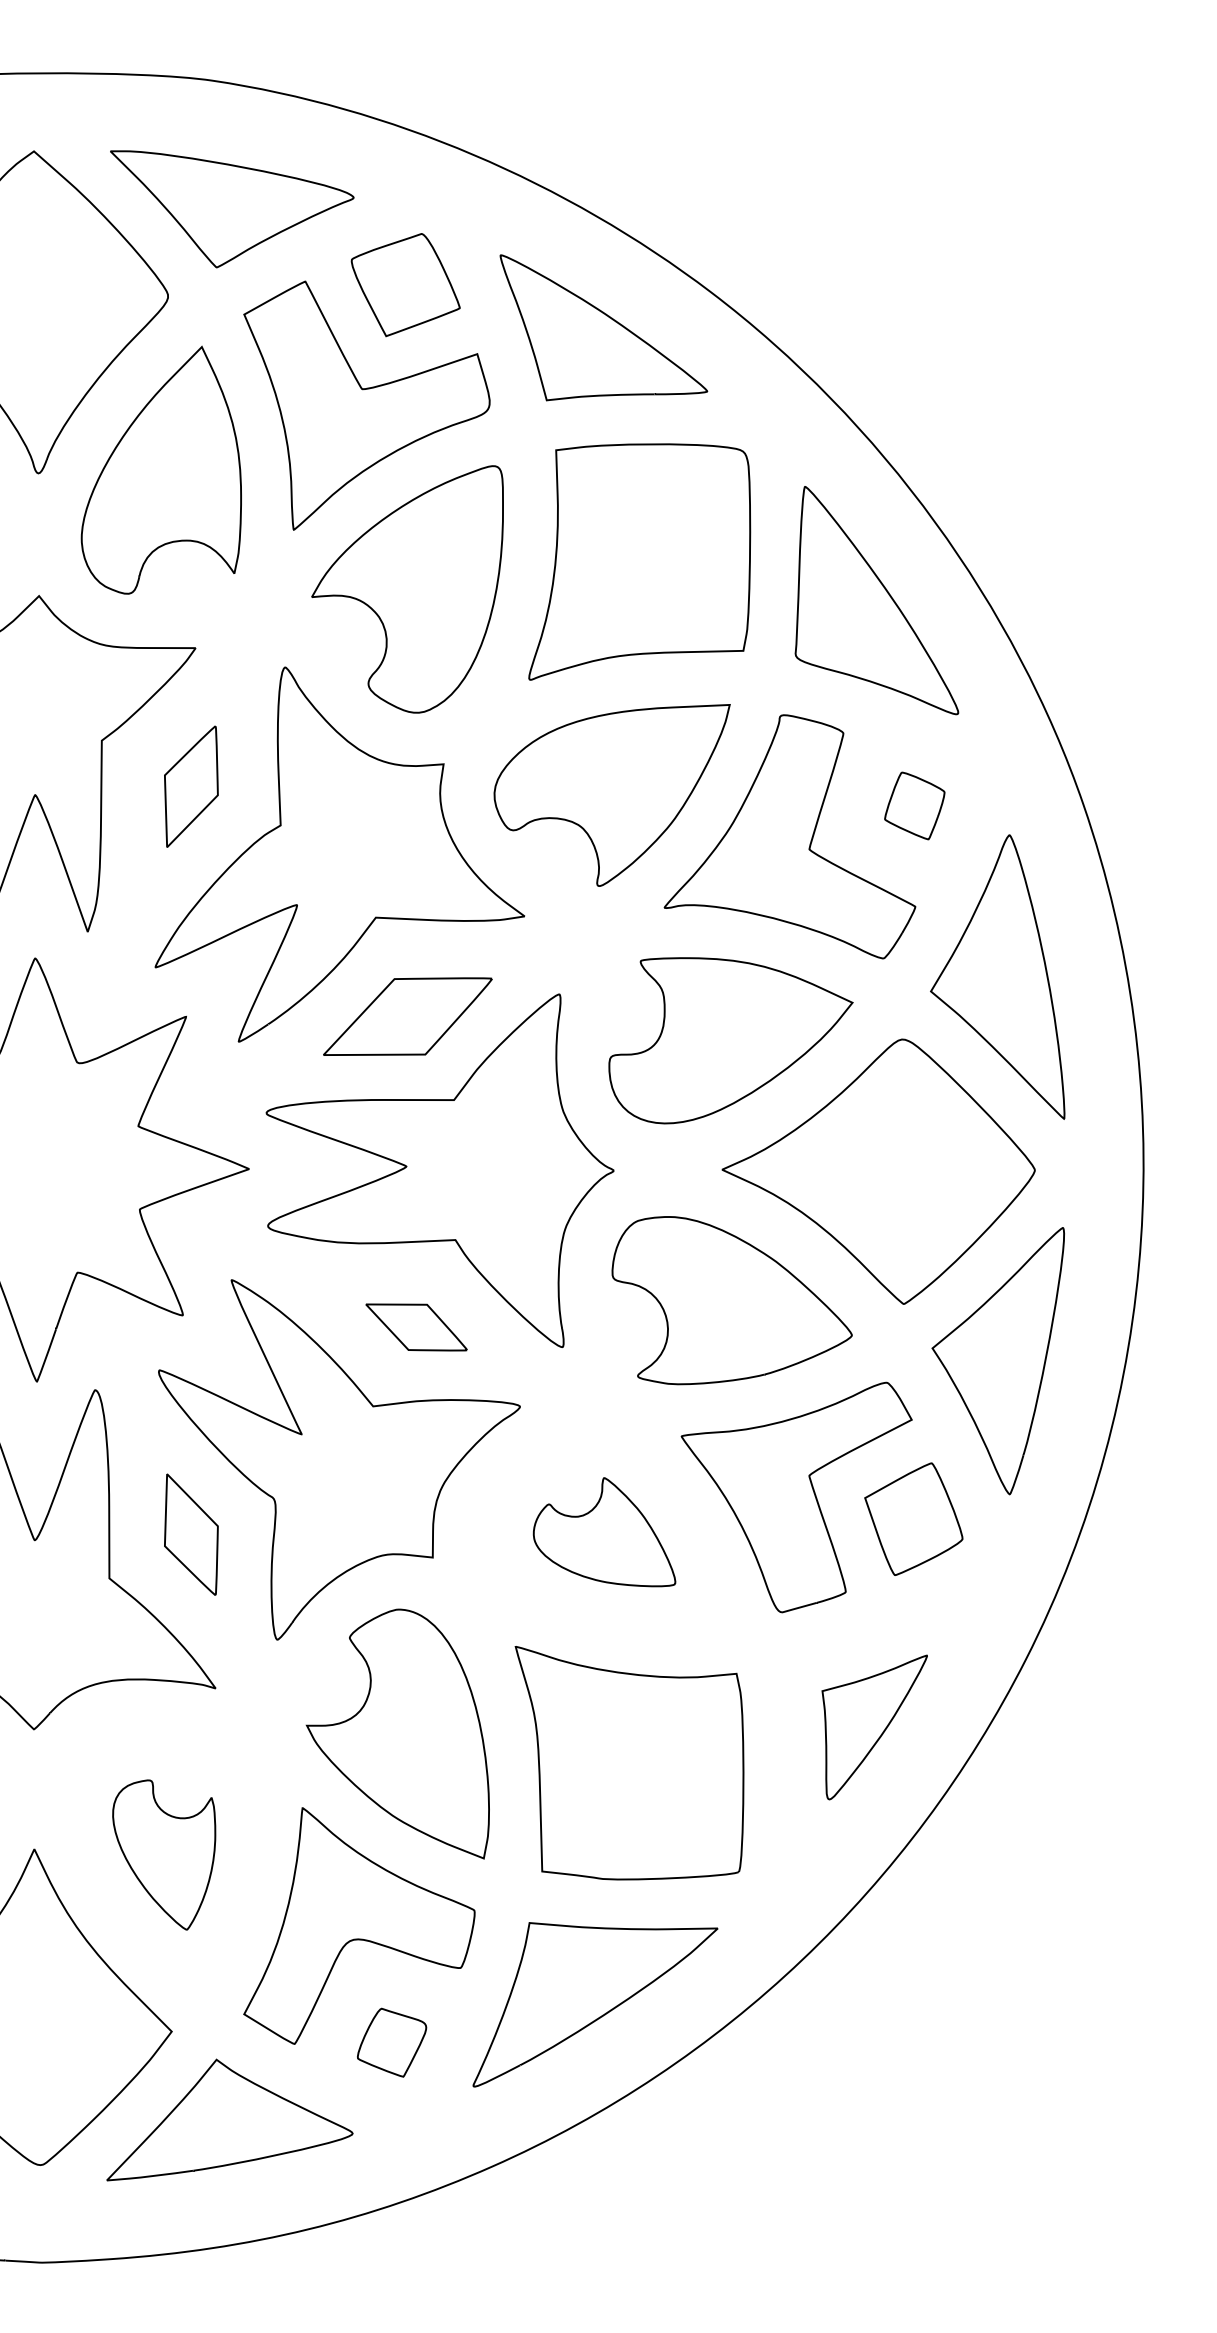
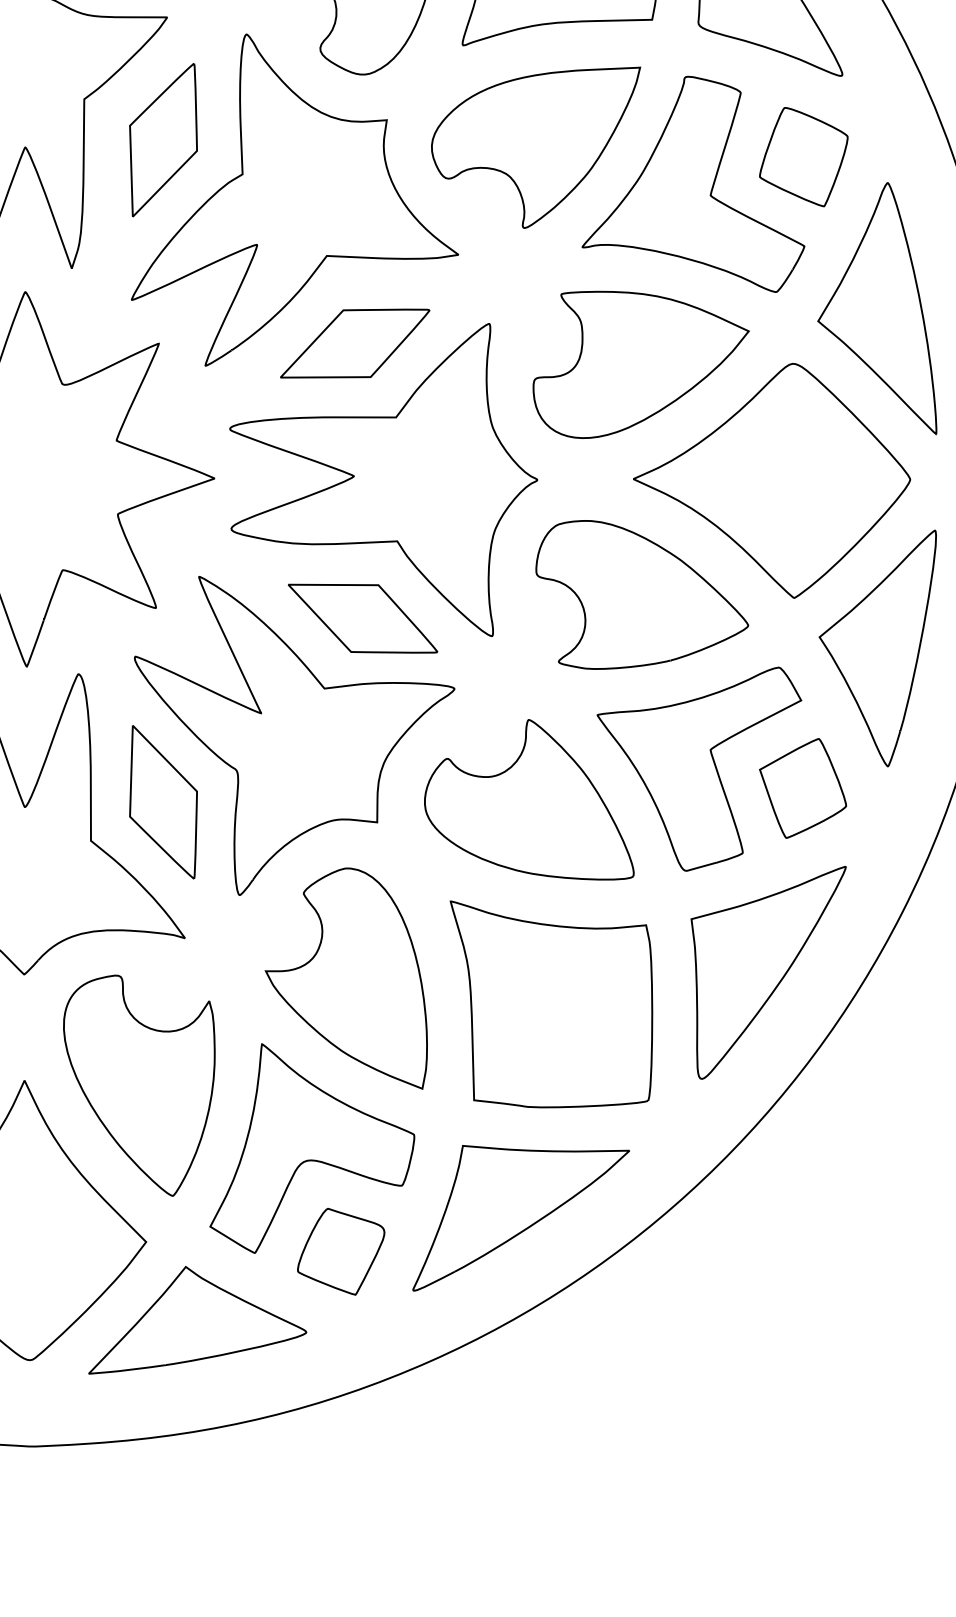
part: (191, 786) -> (163, 139), size x1.43
part: (914, 805) -> (803, 156), size x1.67
part: (416, 1327) -> (362, 618), size x1.67
part: (604, 1532) -> (529, 800), size x1.67
part: (191, 1534) -> (163, 801), size x1.43
part: (874, 1727) -> (768, 972), size x1.67
part: (164, 1854) -> (139, 1085), size x1.67
part: (391, 2042) -> (340, 1251), size x1.43

